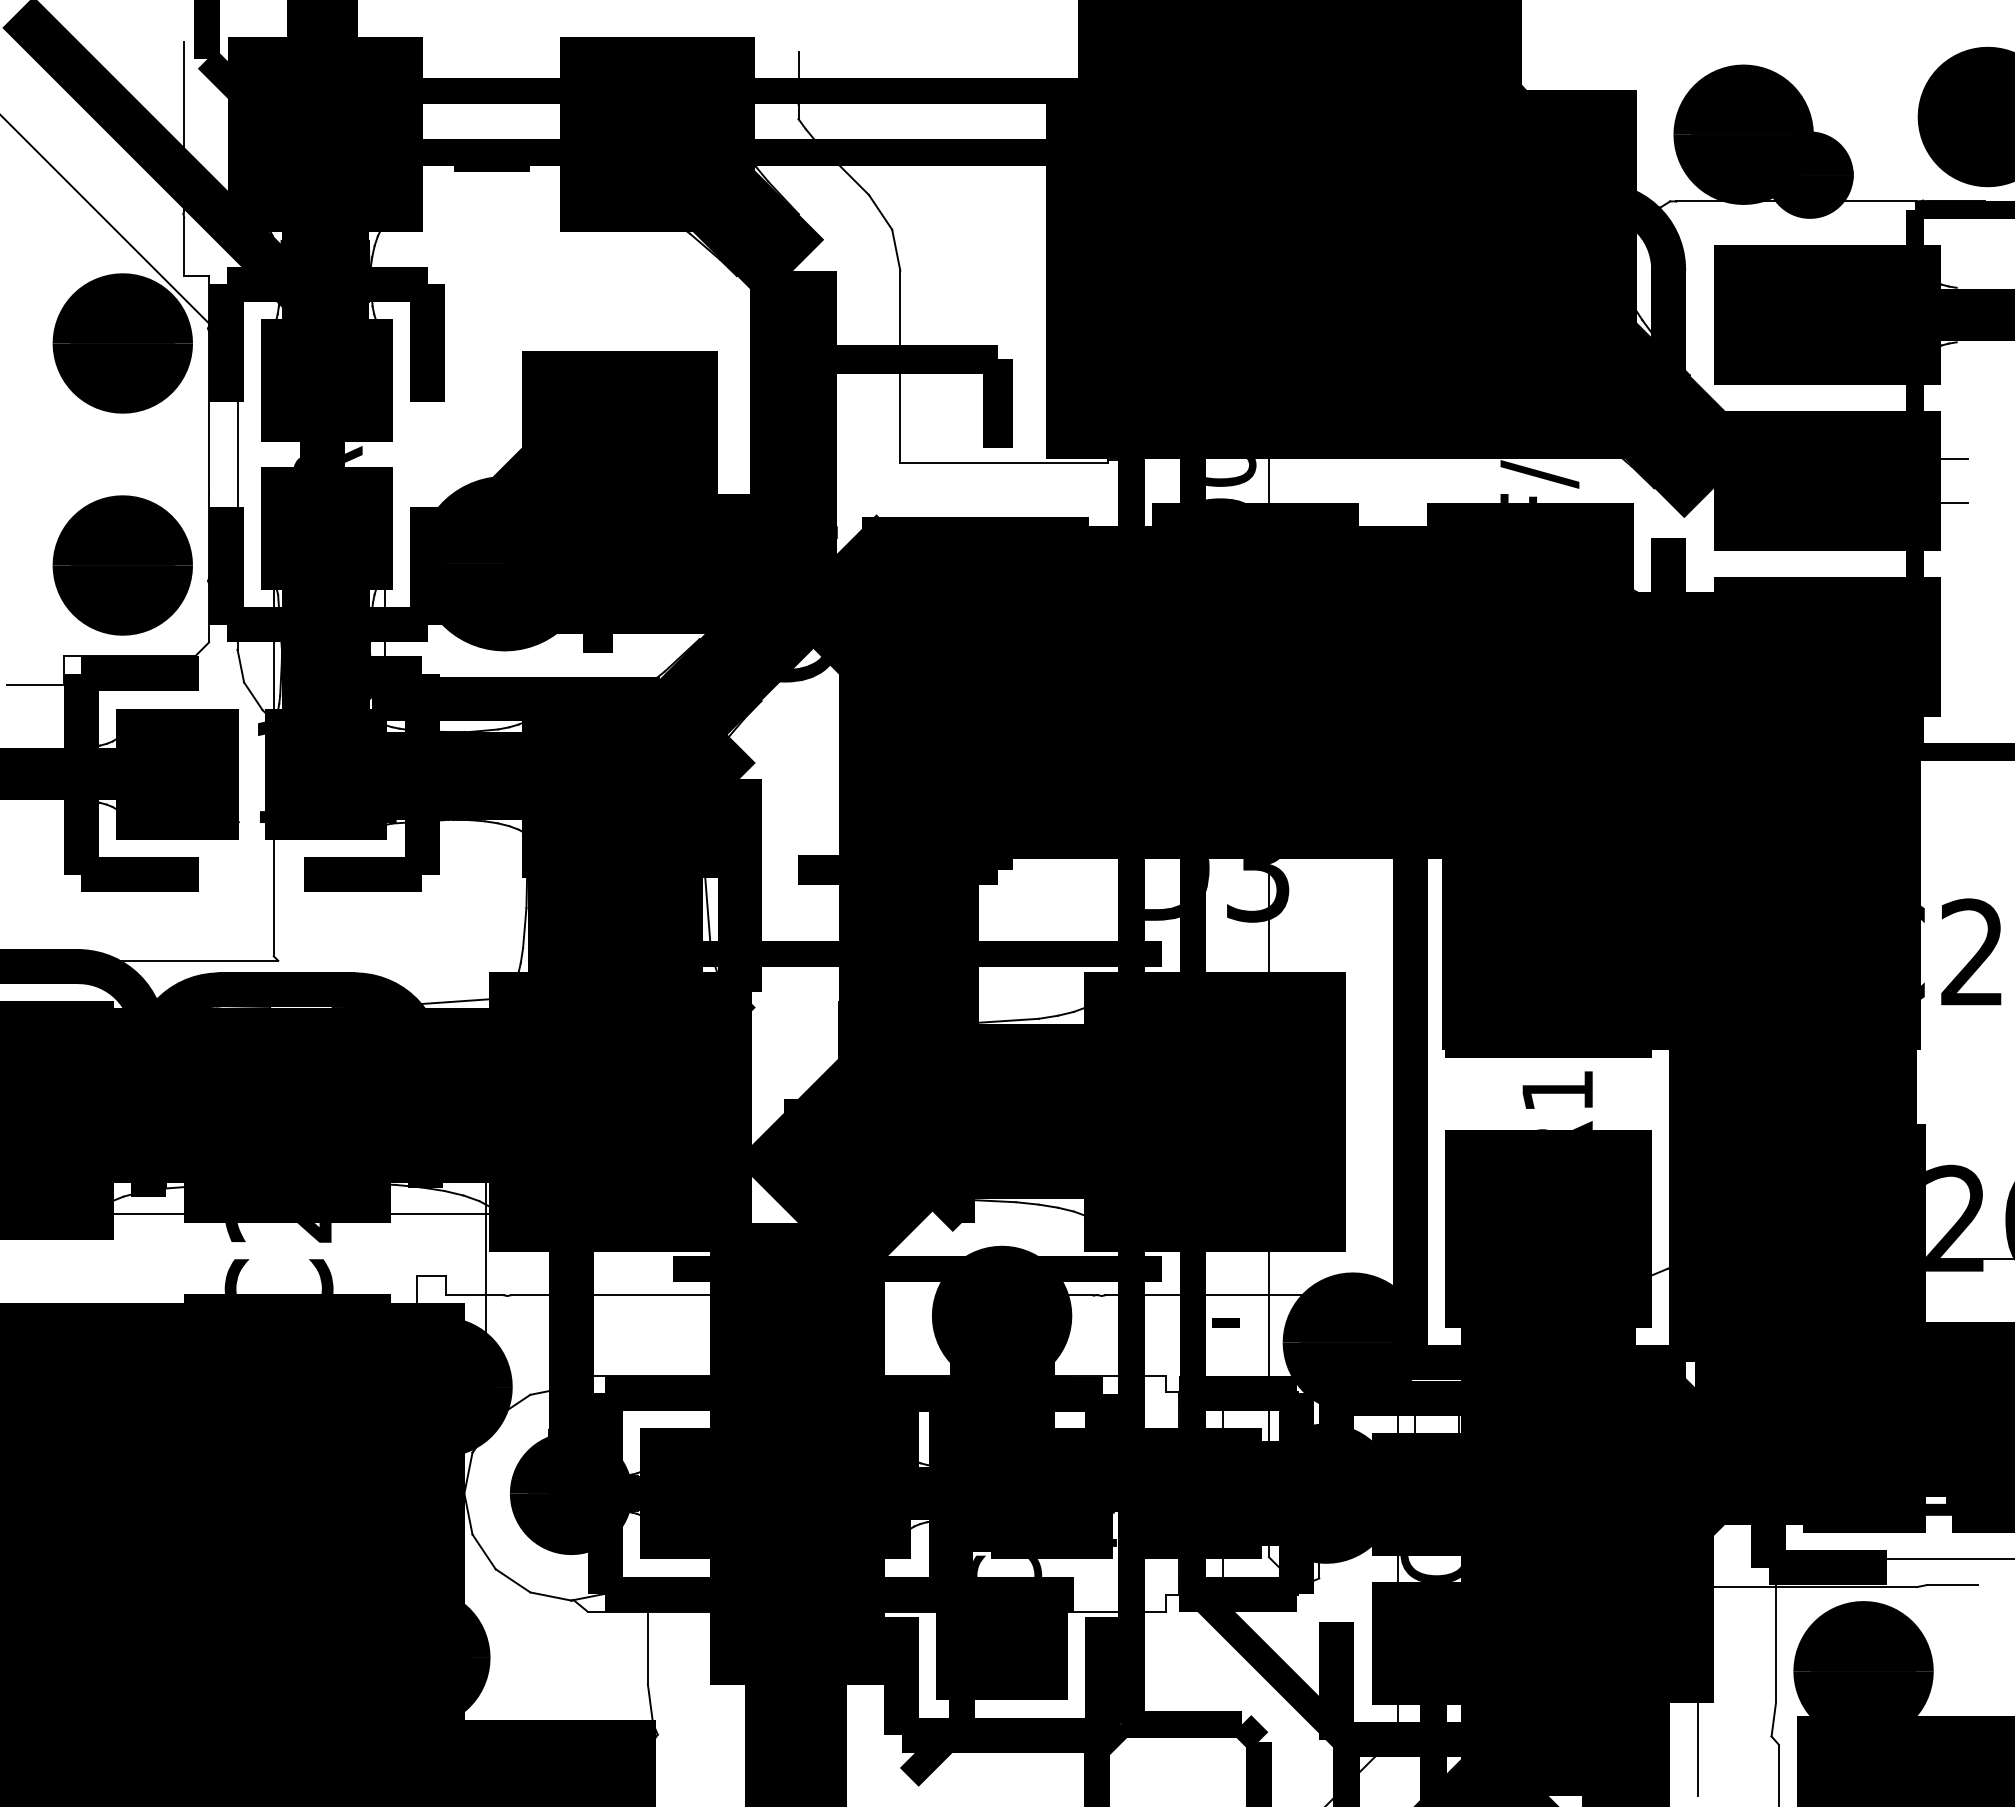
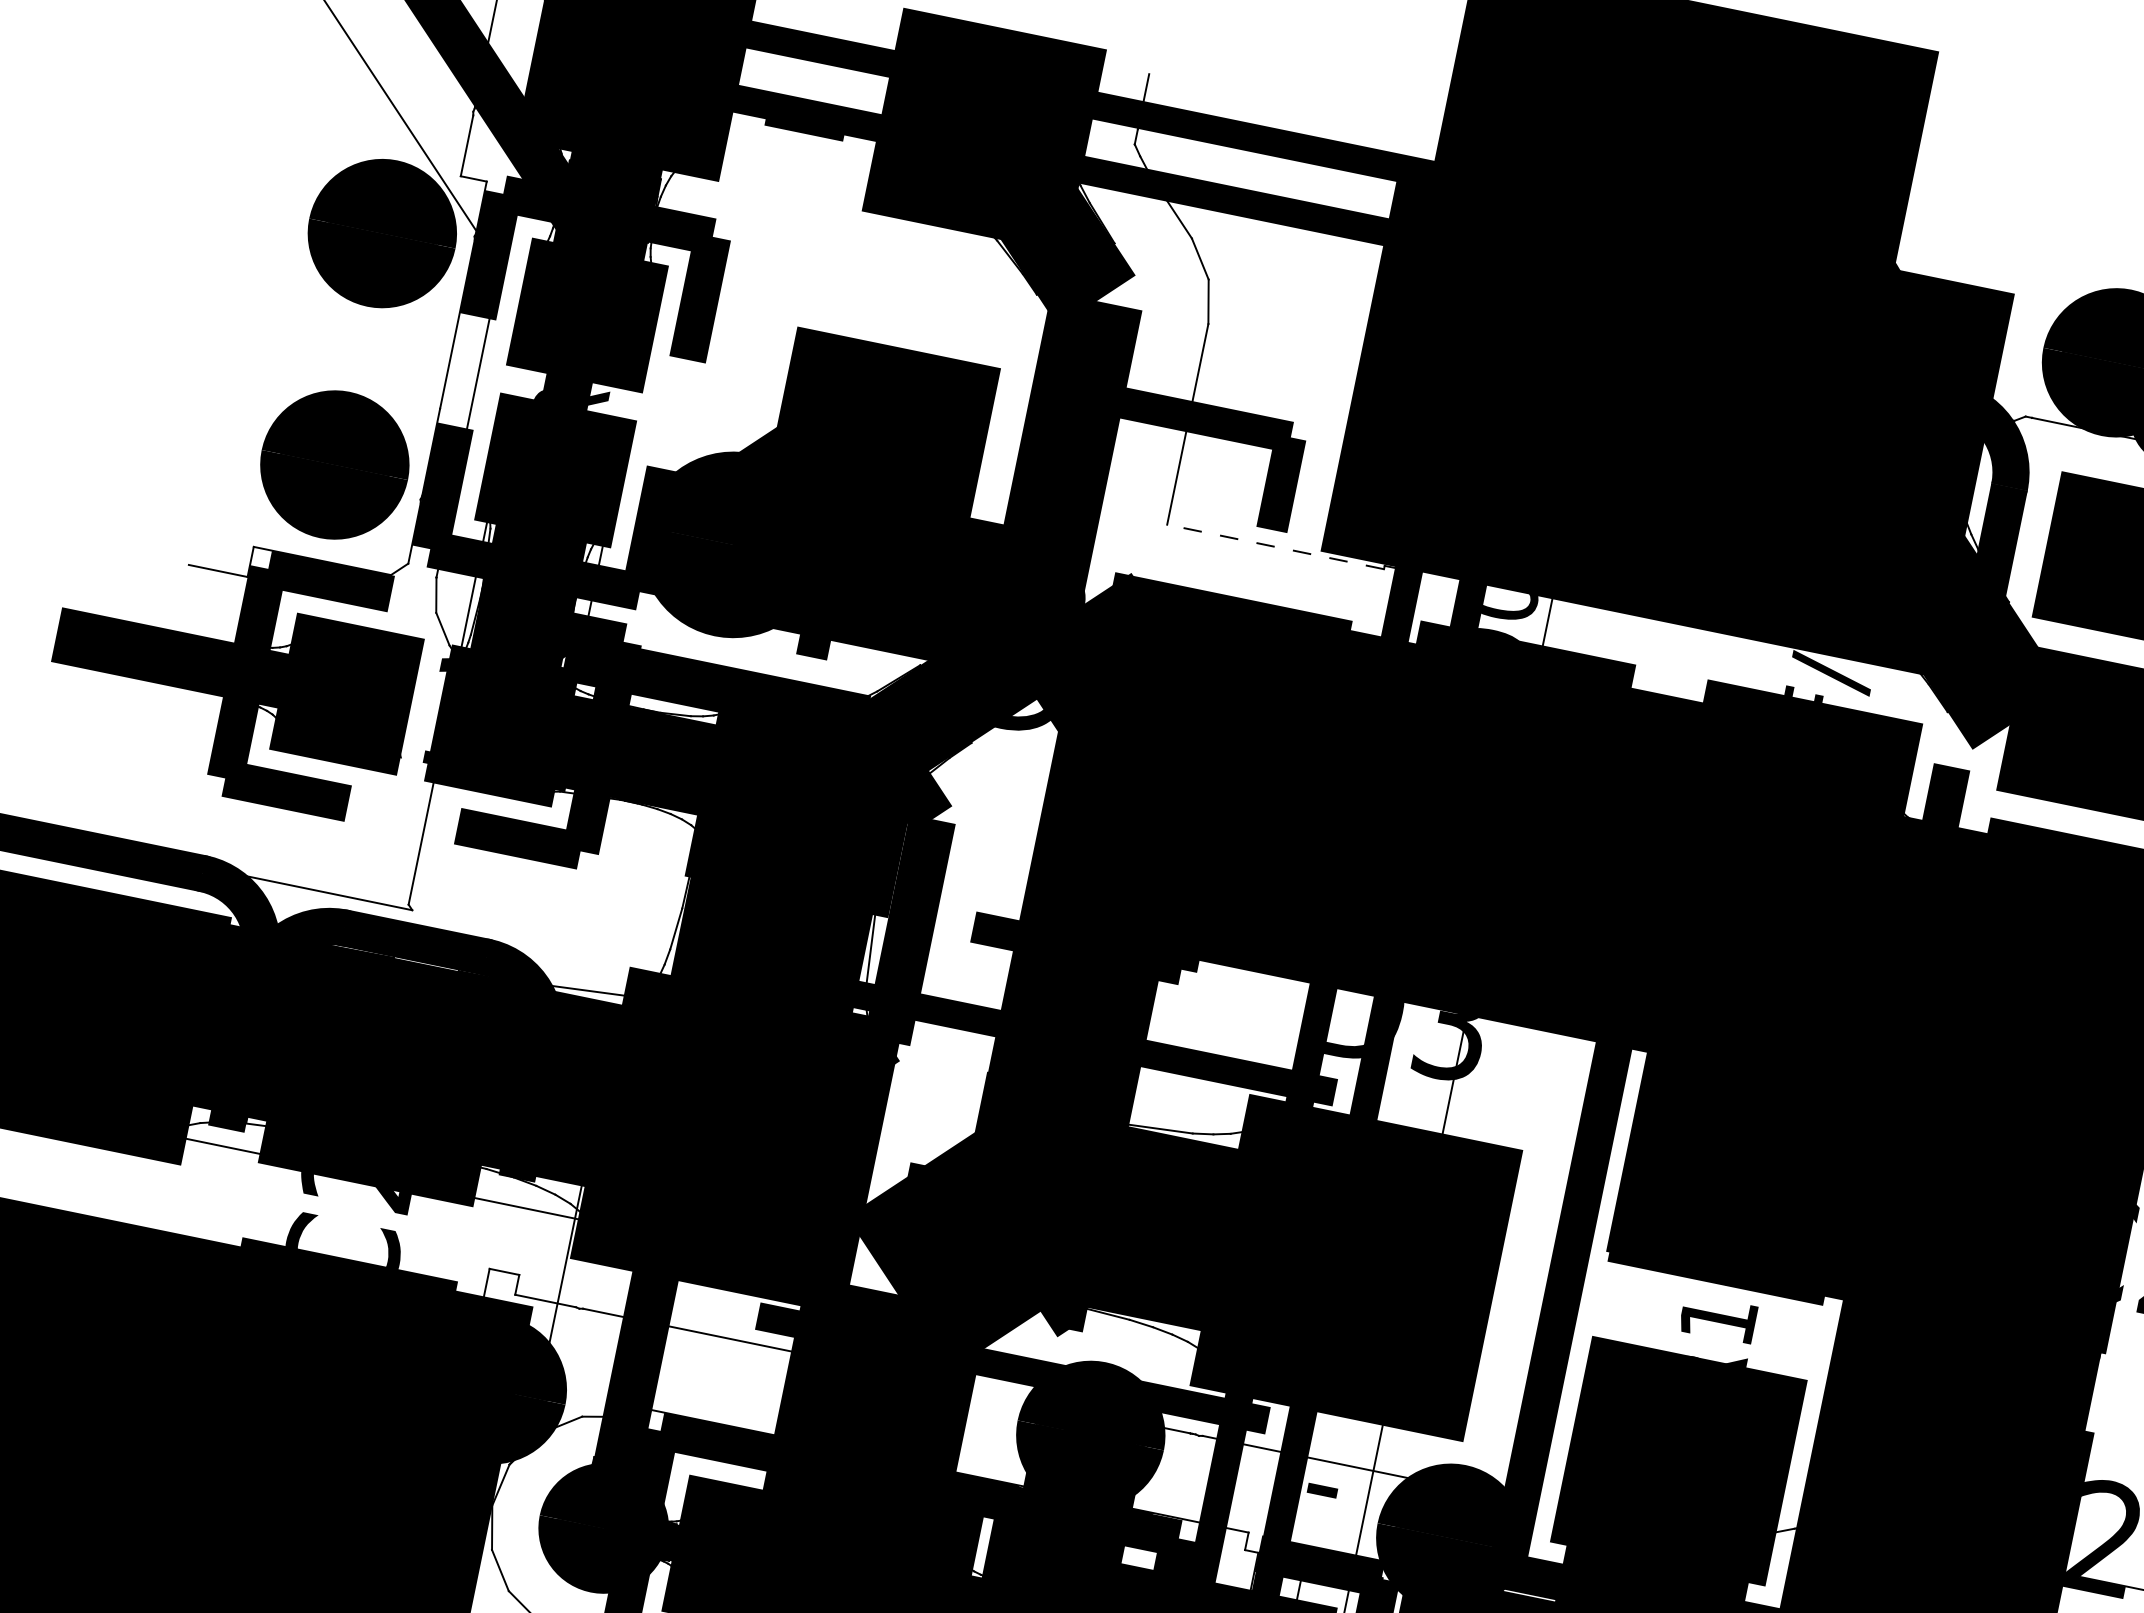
line: (1003, 463) -> (1274, 547), solid -> dashed
text: (838, 539) -> (1086, 591), Q4 -> Q9

